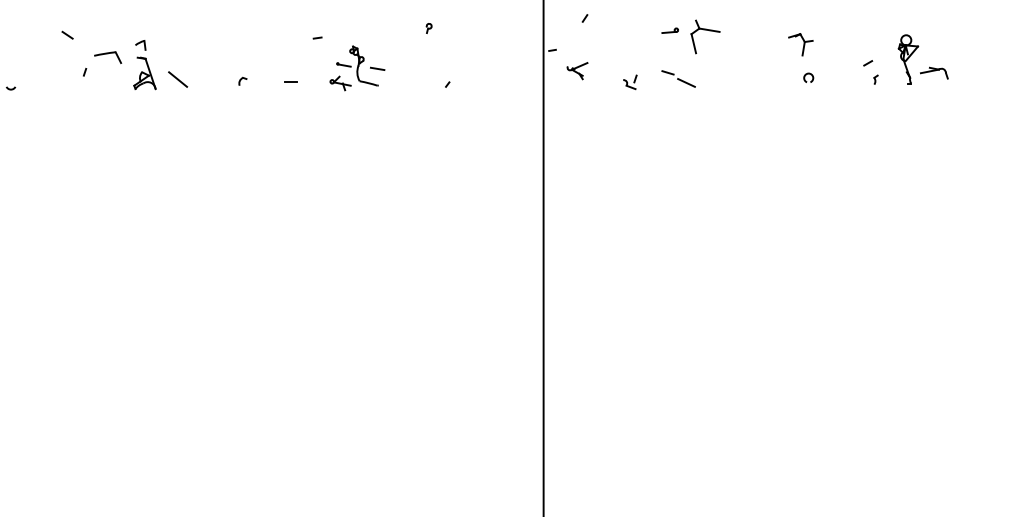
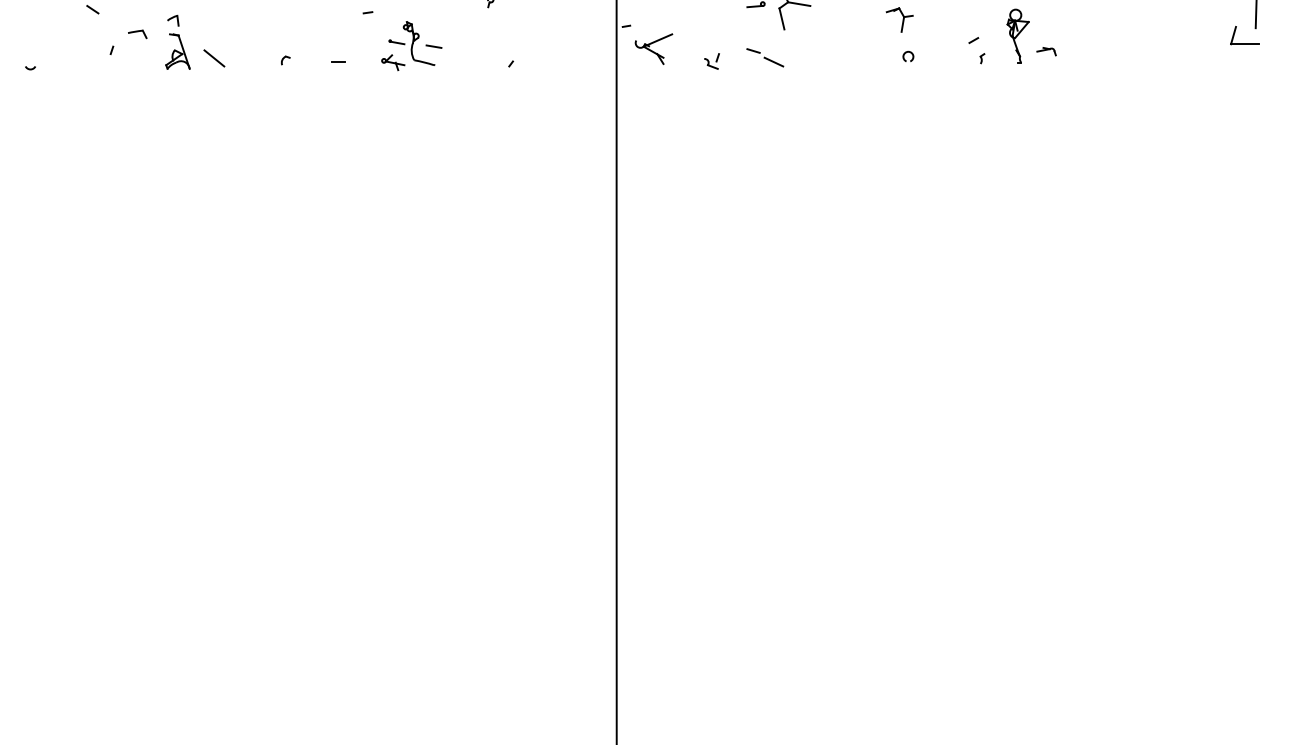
part: (108, 57) -> (137, 34), size x0.62
part: (577, 70) -> (653, 48), size x1.67
part: (934, 73) -> (1046, 51), size x0.62

